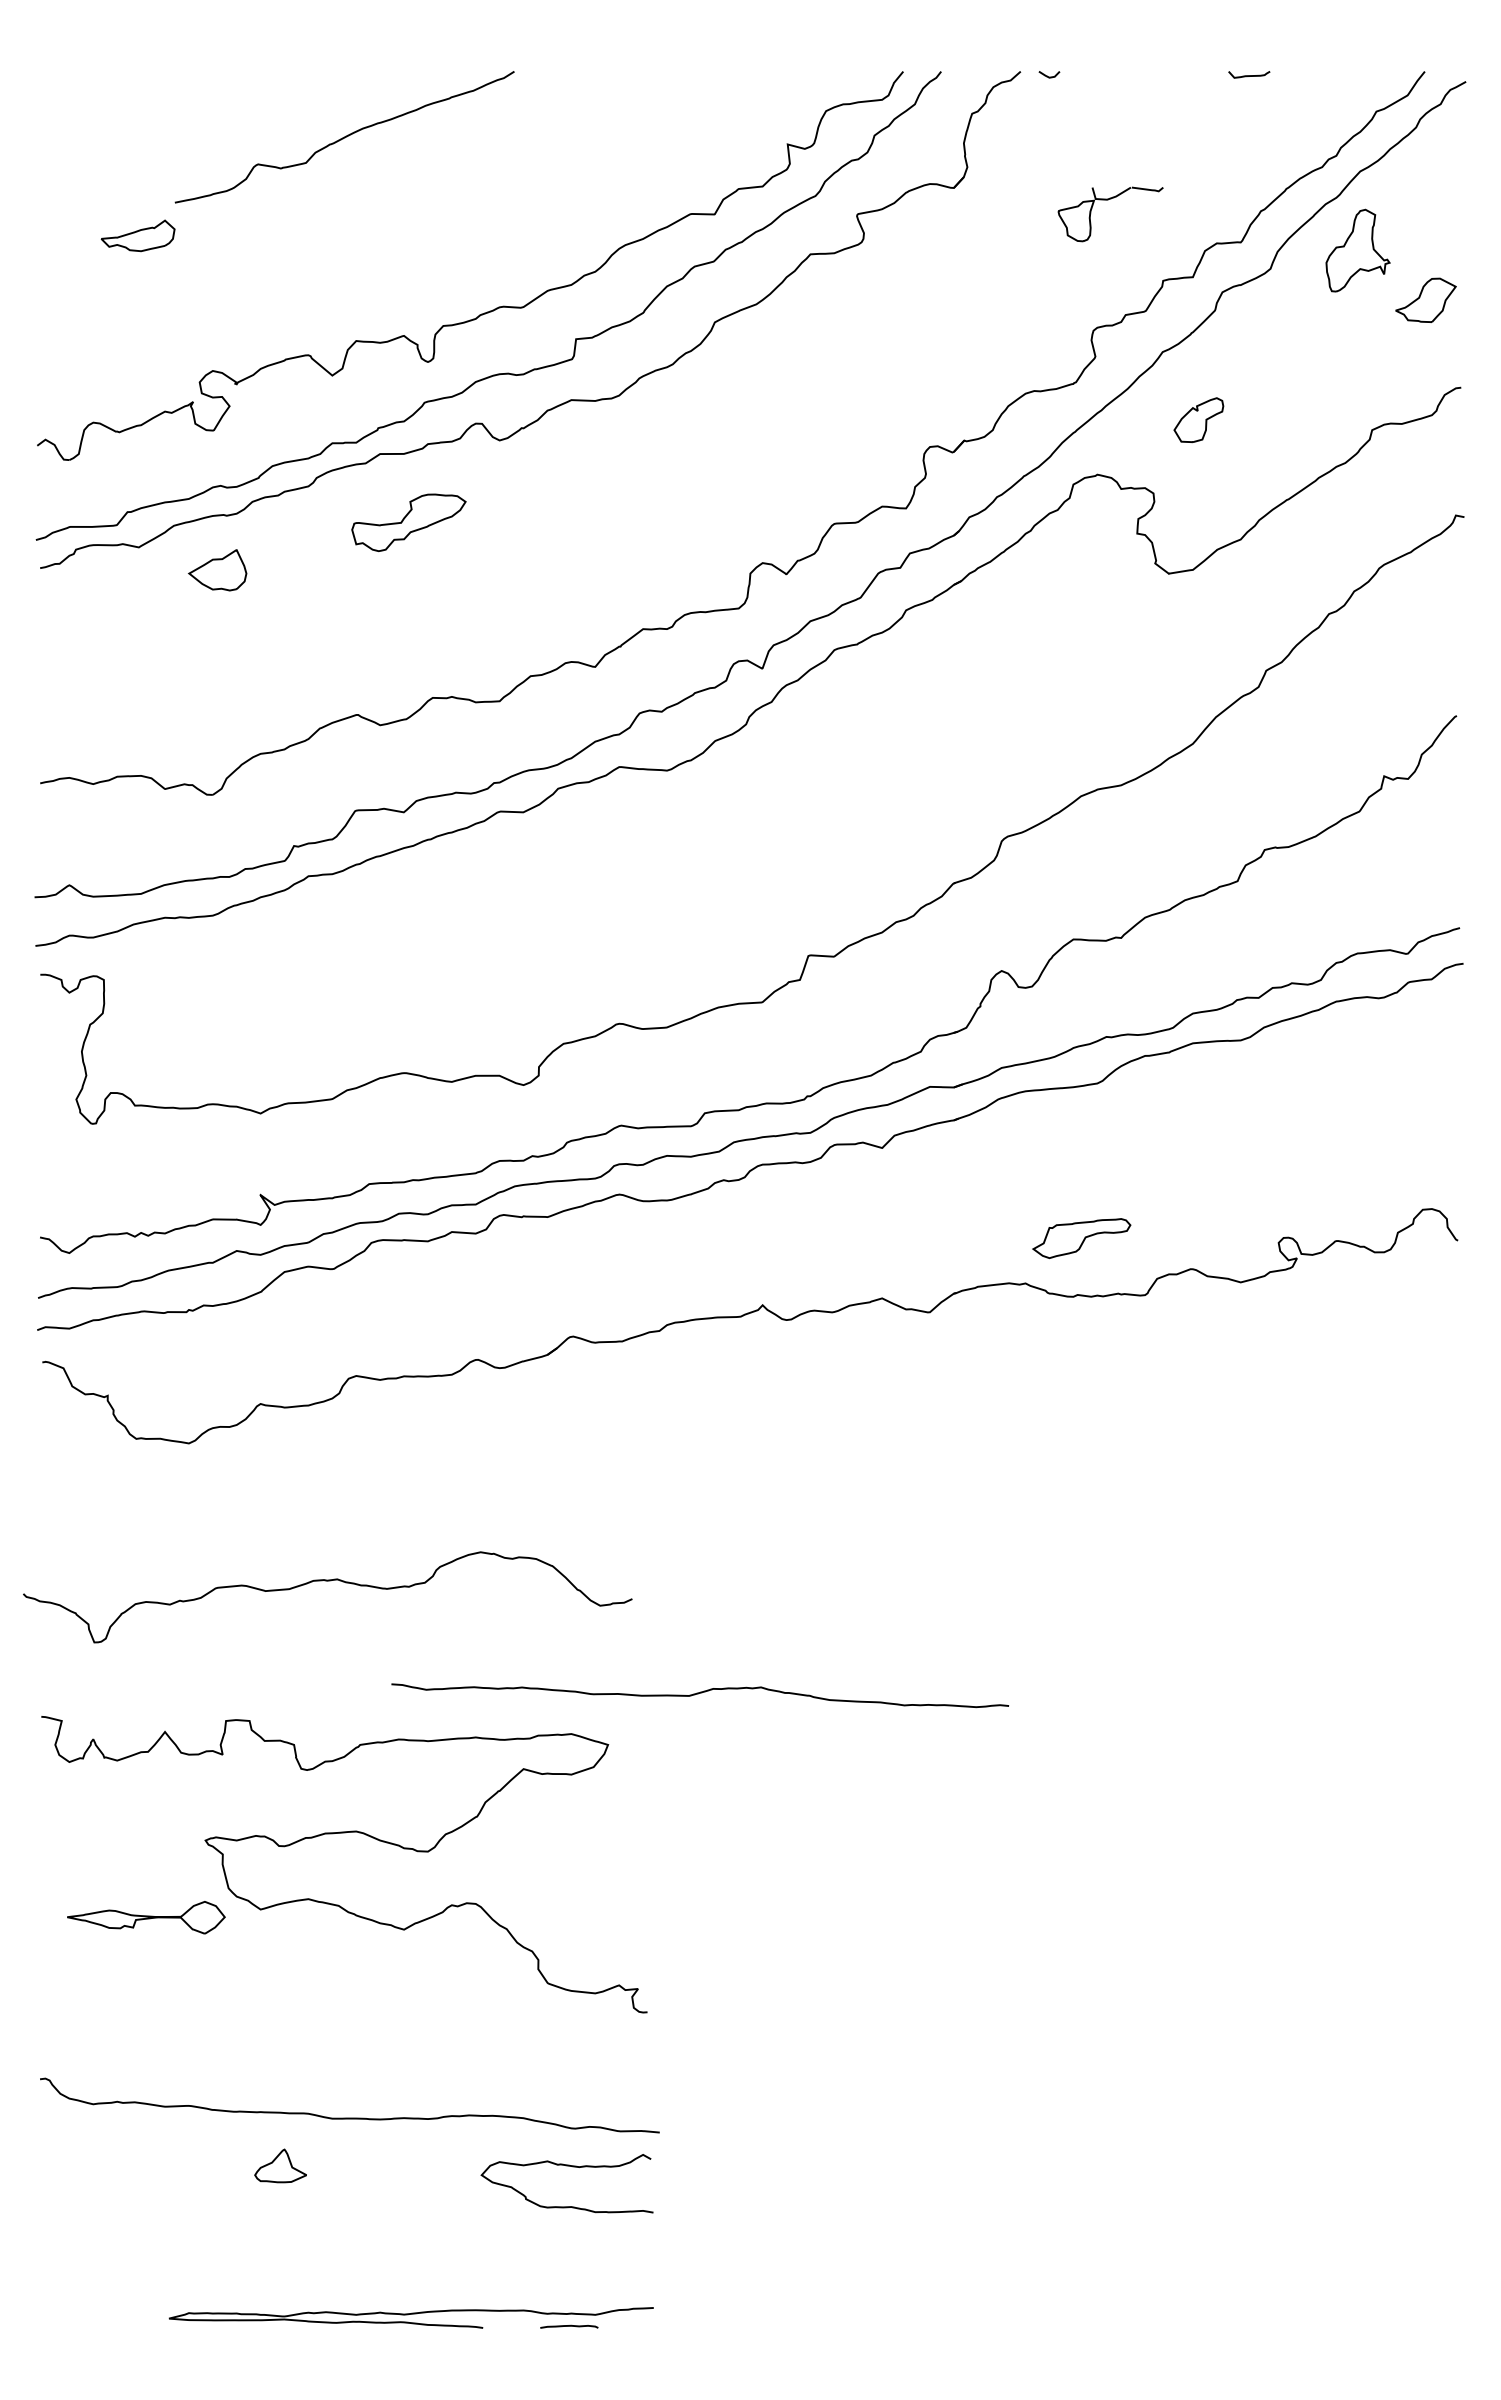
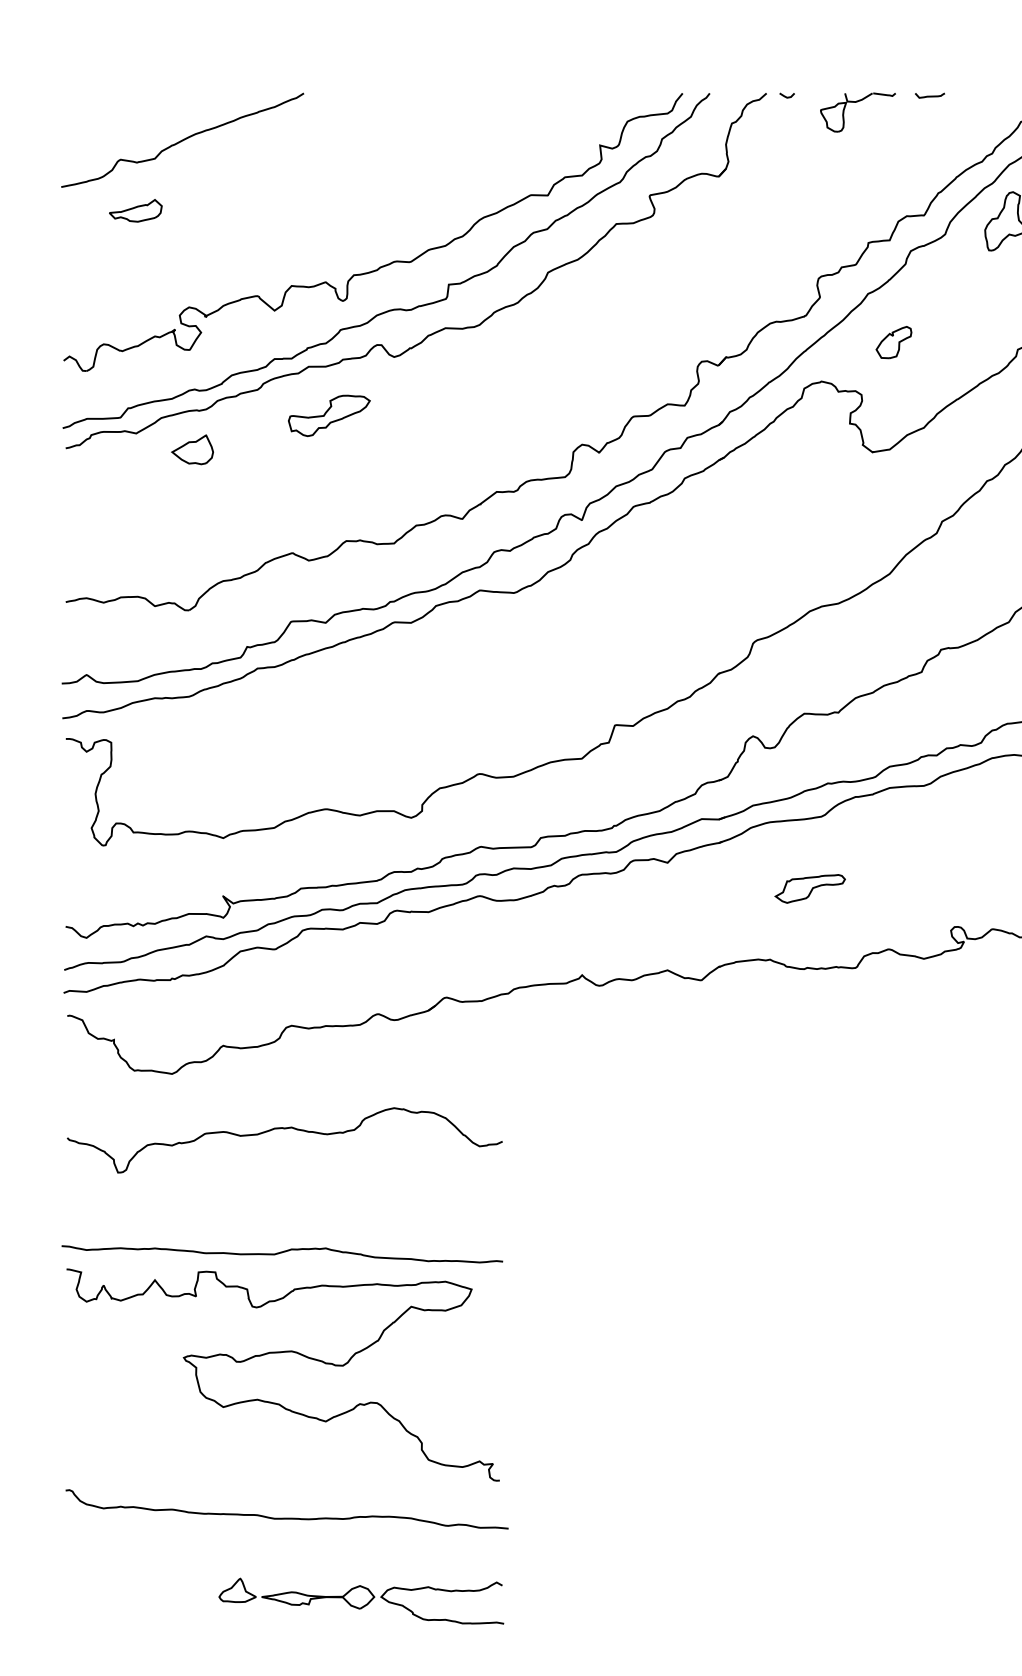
curve: (344, 137) -> (182, 140), moved
part: (1108, 200) -> (856, 102), moved
part: (1081, 1238) -> (810, 888), moved
curve: (327, 1581) -> (284, 1129), moved
curve: (700, 1693) -> (282, 1252), moved
part: (146, 1917) -> (318, 1597), moved
curve: (349, 2117) -> (286, 1517), moved

